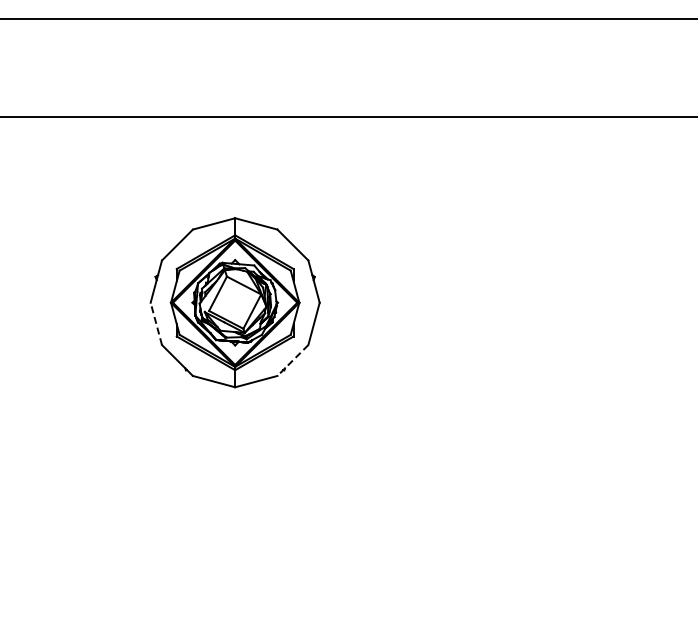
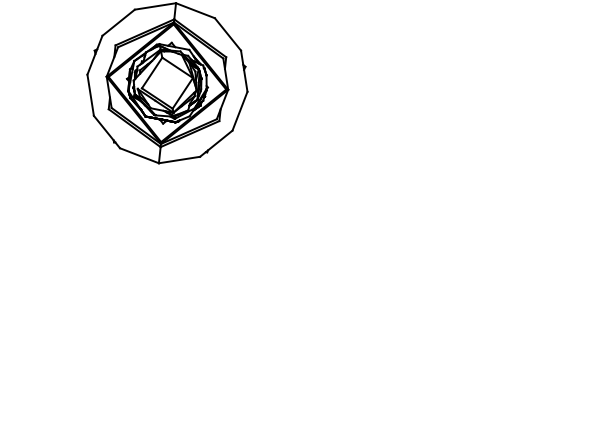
line: (156, 323) -> (90, 94), dashed -> solid
line: (292, 360) -> (215, 143), dashed -> solid

